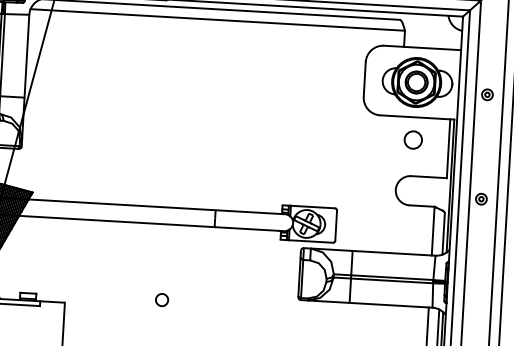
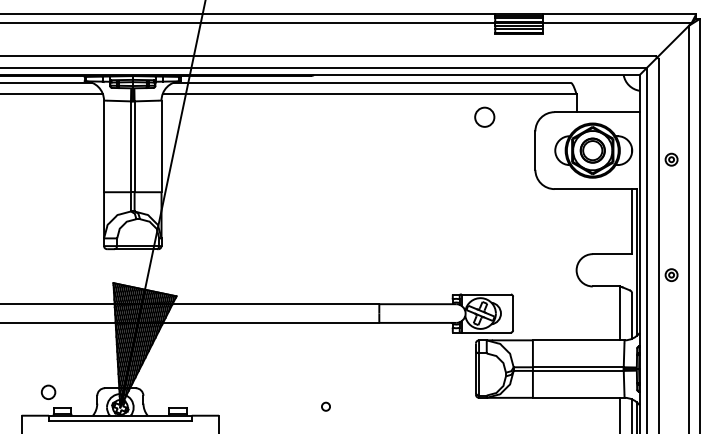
circle: (413, 139) -> (484, 116), moved
circle: (161, 299) -> (325, 406), size x0.6

